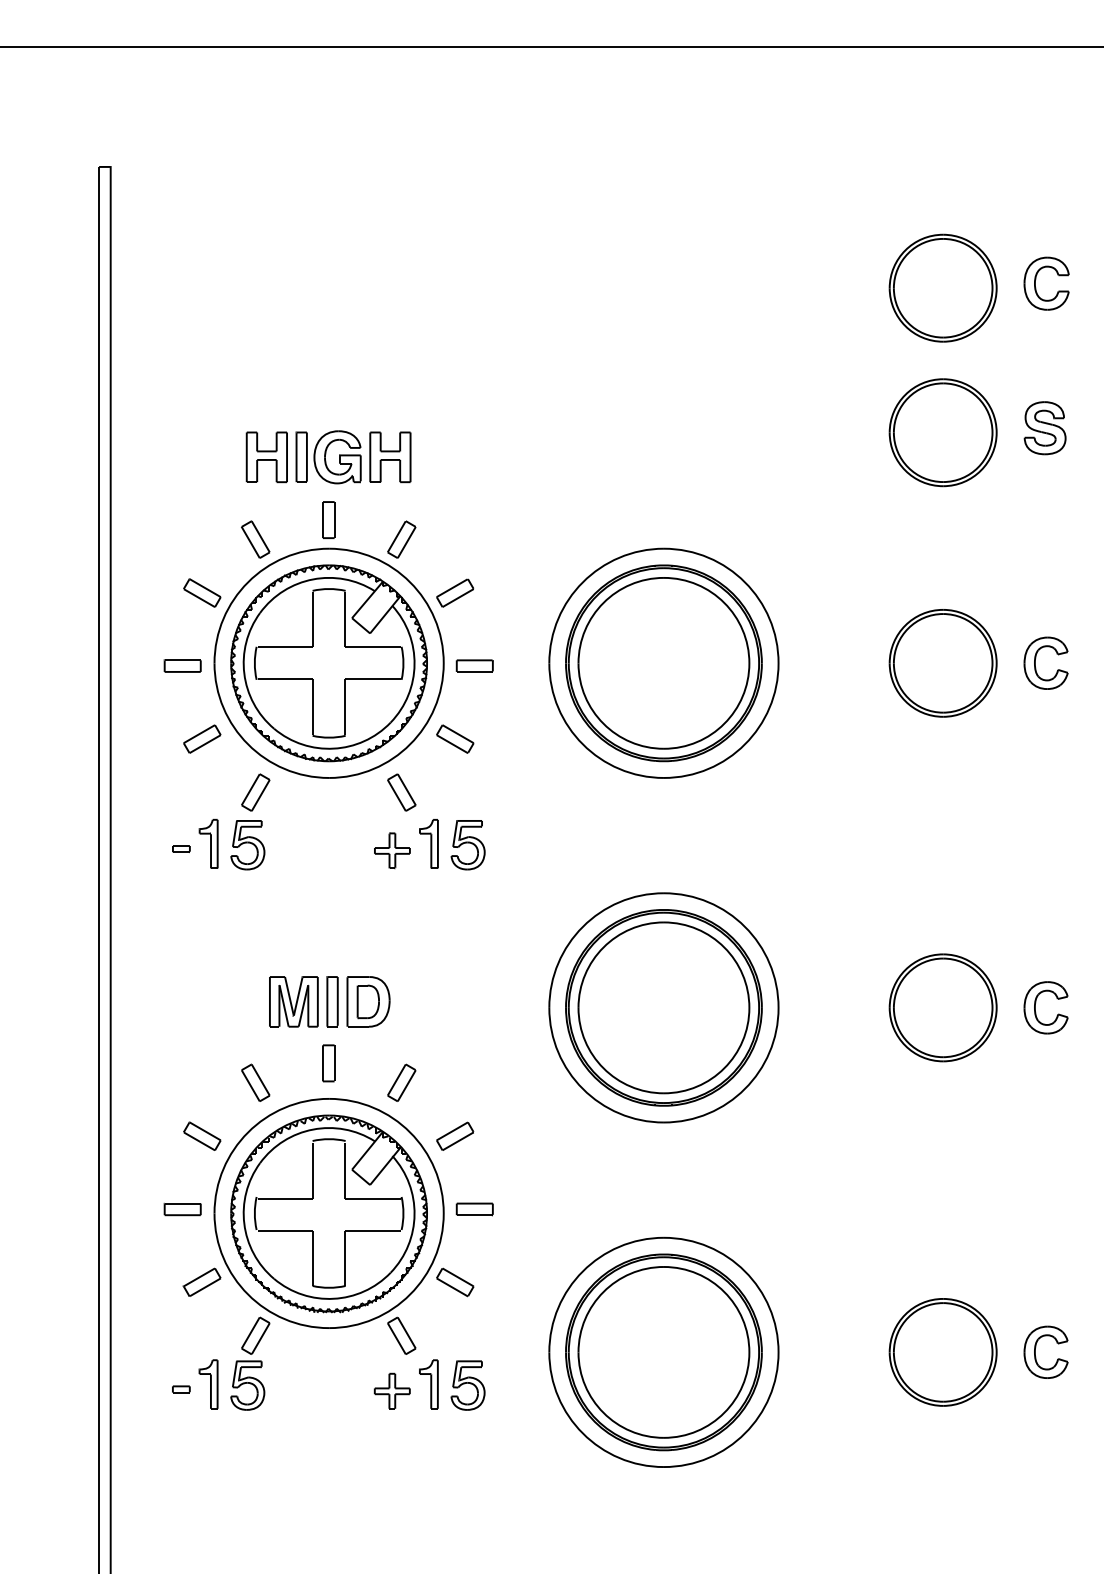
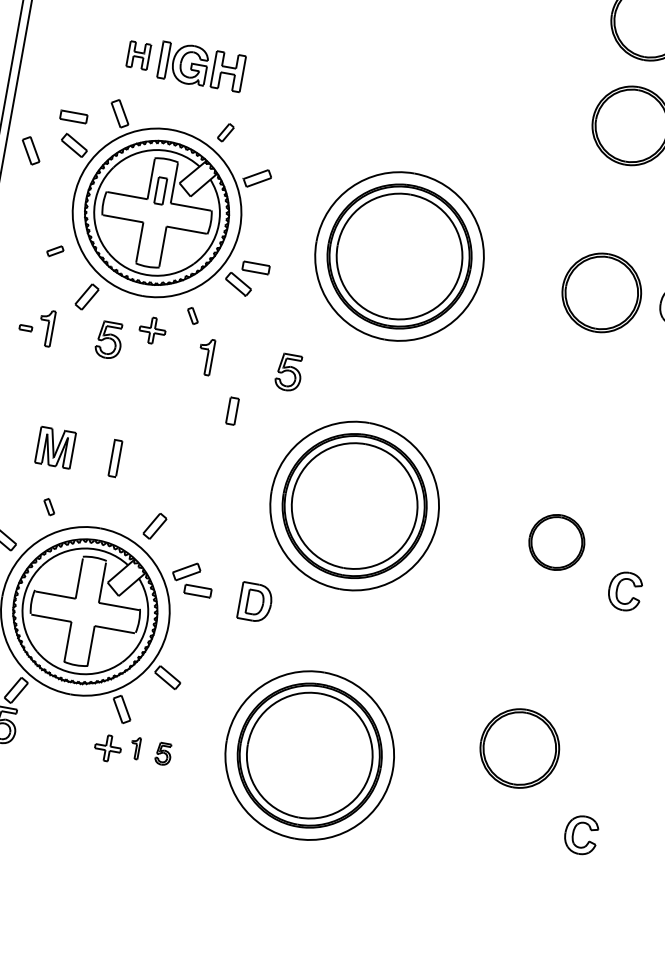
part: (266, 457) -> (138, 55), size x0.7
part: (328, 519) -> (160, 190), moved
part: (401, 539) -> (225, 132), size x0.7
part: (145, 610) -> (30, 150), added
part: (182, 665) -> (73, 116), moved
part: (474, 665) -> (255, 267), moved
part: (202, 738) -> (55, 250), size x0.6
part: (401, 792) -> (192, 315), size x0.6
part: (247, 845) -> (108, 340), moved
part: (467, 845) -> (288, 372), moved
part: (392, 850) -> (152, 330), moved
part: (293, 1001) -> (55, 447), moved
part: (368, 1001) -> (255, 602), moved
part: (942, 1007) -> (556, 542), size x0.7
part: (1035, 1007) -> (617, 589), moved
part: (328, 1063) -> (232, 411), moved
part: (255, 1082) -> (49, 506), size x0.6
part: (474, 1209) -> (197, 591), moved
part: (1036, 1347) -> (574, 830), moved
part: (942, 1352) -> (519, 748), moved
part: (428, 1384) -> (135, 748), size x0.6
part: (467, 1385) -> (163, 753), size x0.6

